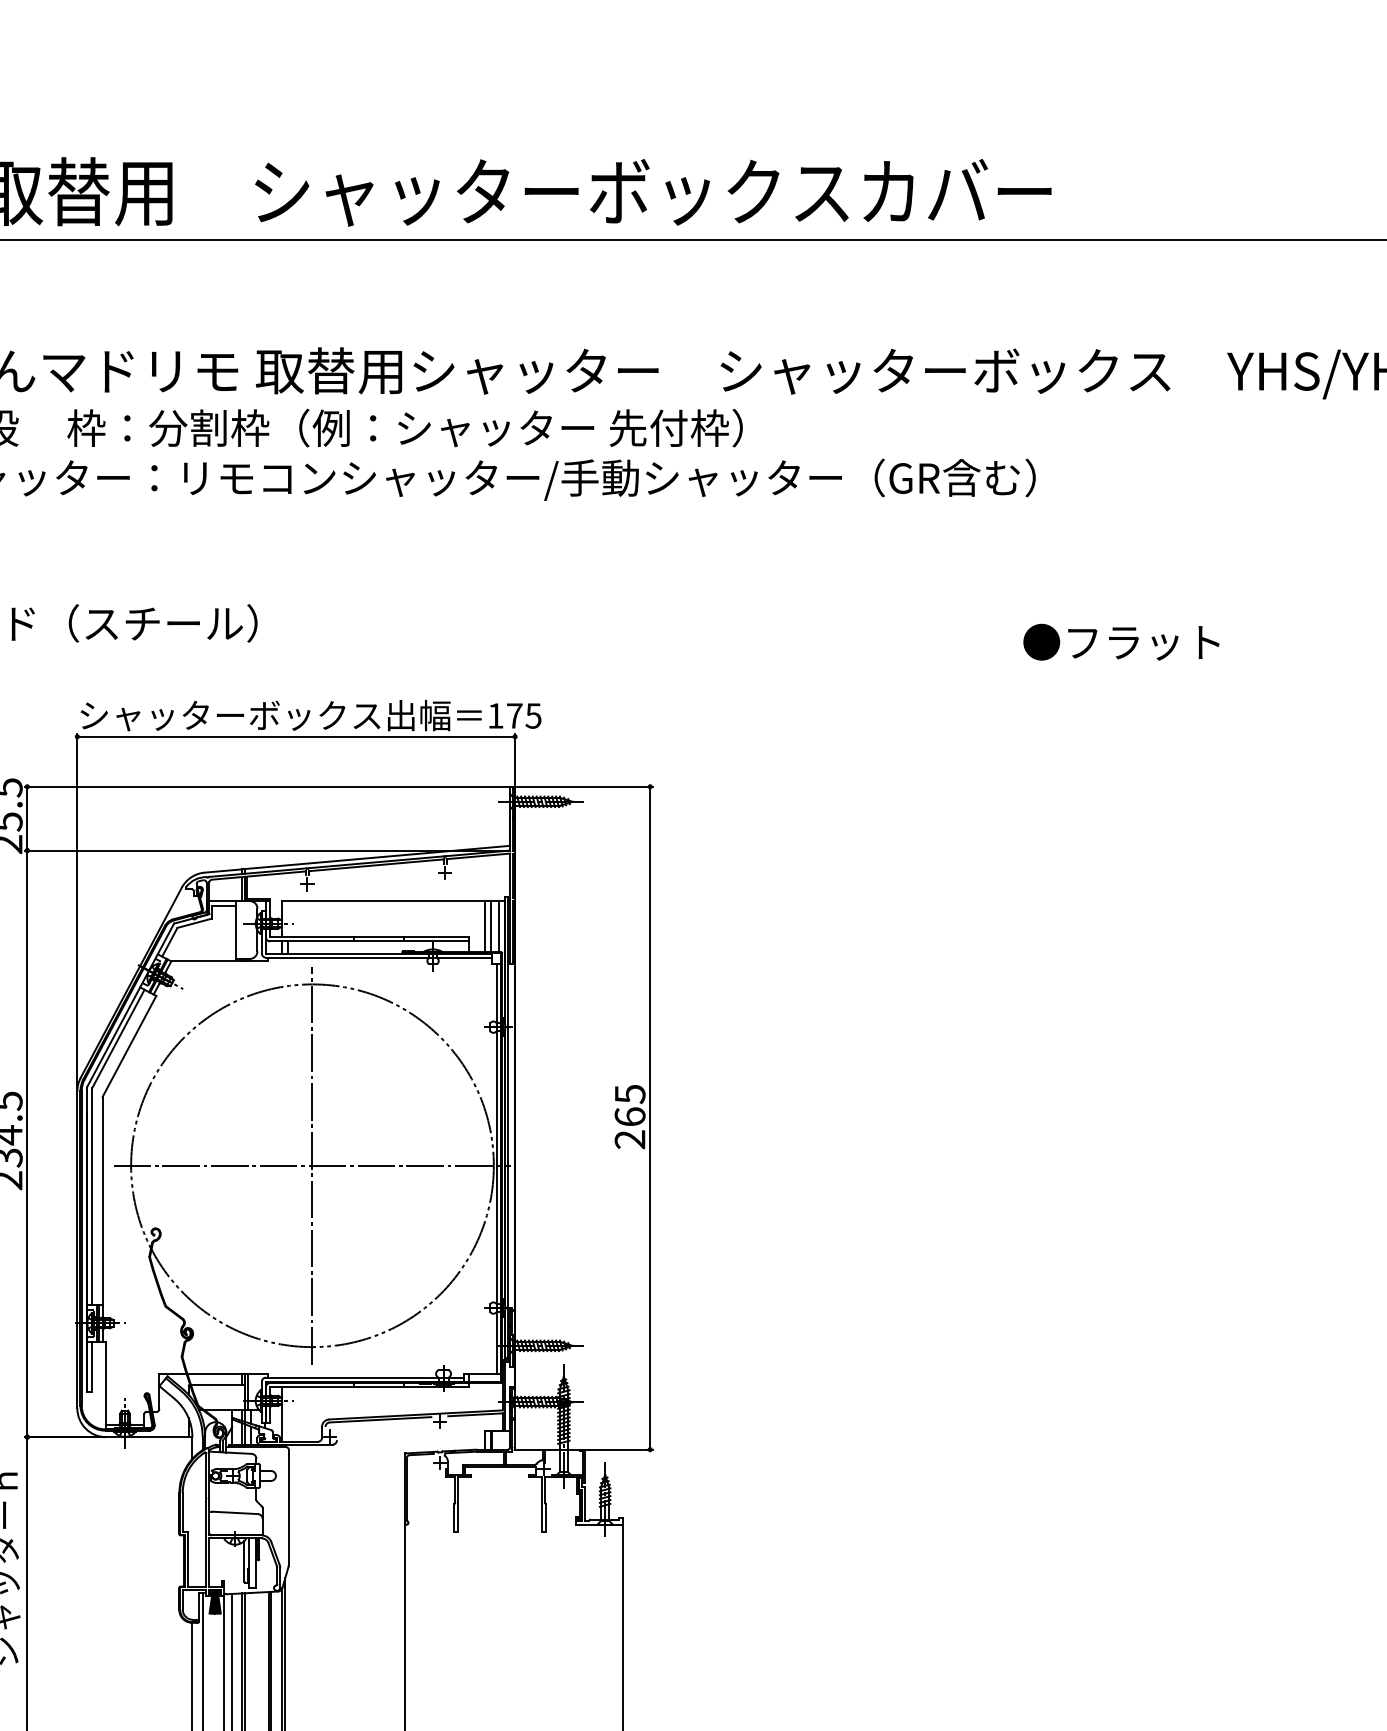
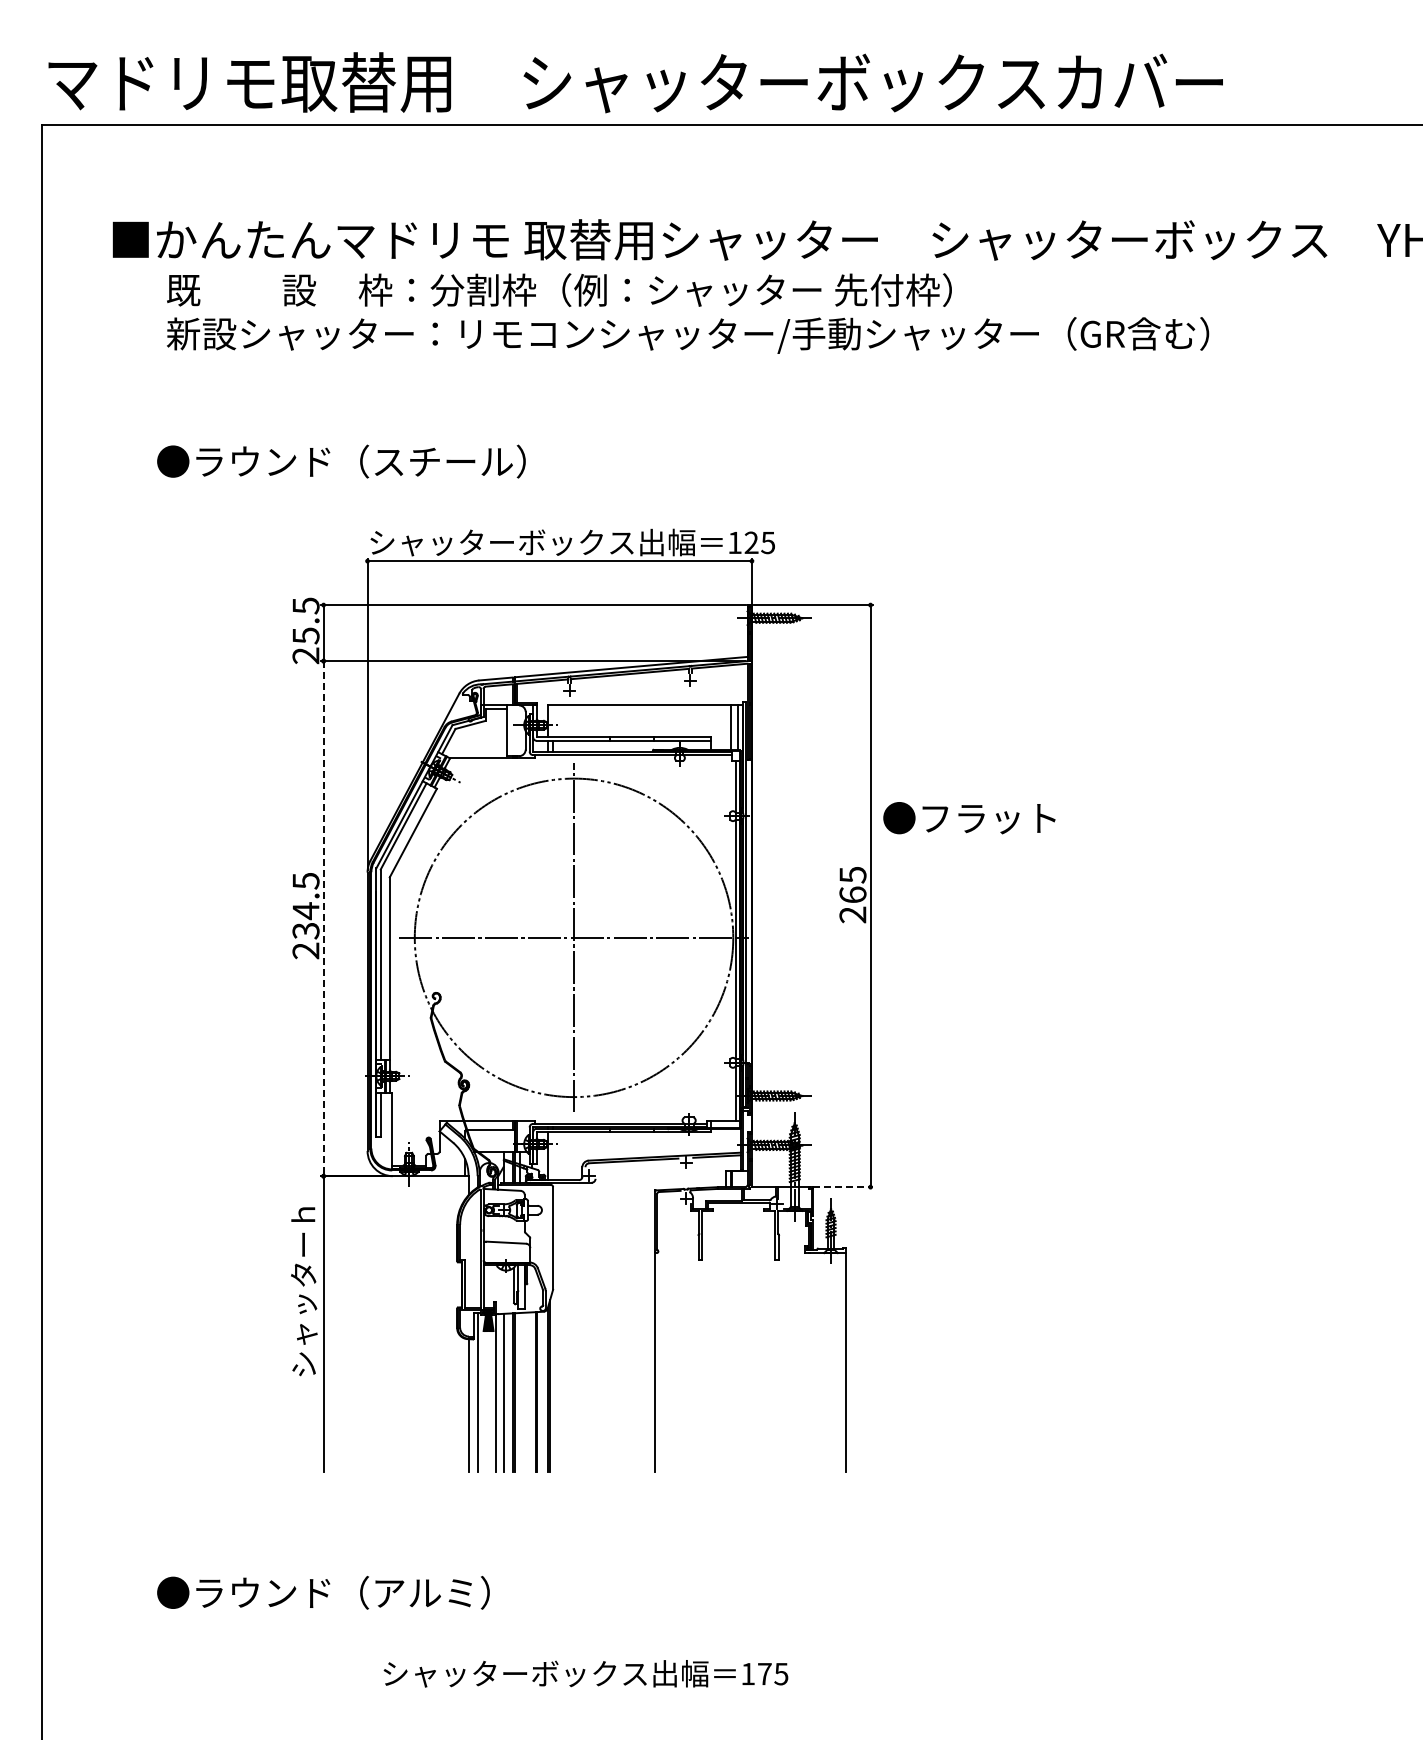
text: (1121, 642) -> (969, 818), moved
text: (514, 715) -> (751, 542), 175 -> 125
line: (484, 926) -> (725, 727), removed
line: (27, 1143) -> (323, 918), solid -> dashed
line: (618, 1450) -> (842, 1187), solid -> dashed

